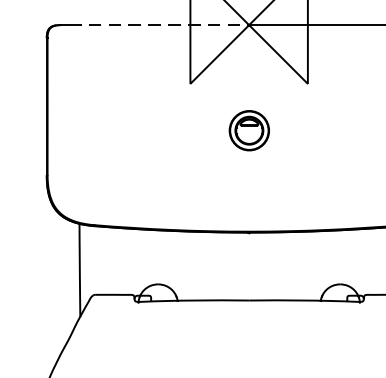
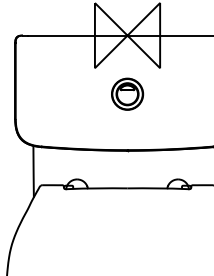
line: (158, 24) -> (77, 35), dashed -> solid
part: (249, 129) -> (127, 93), size x1.43

